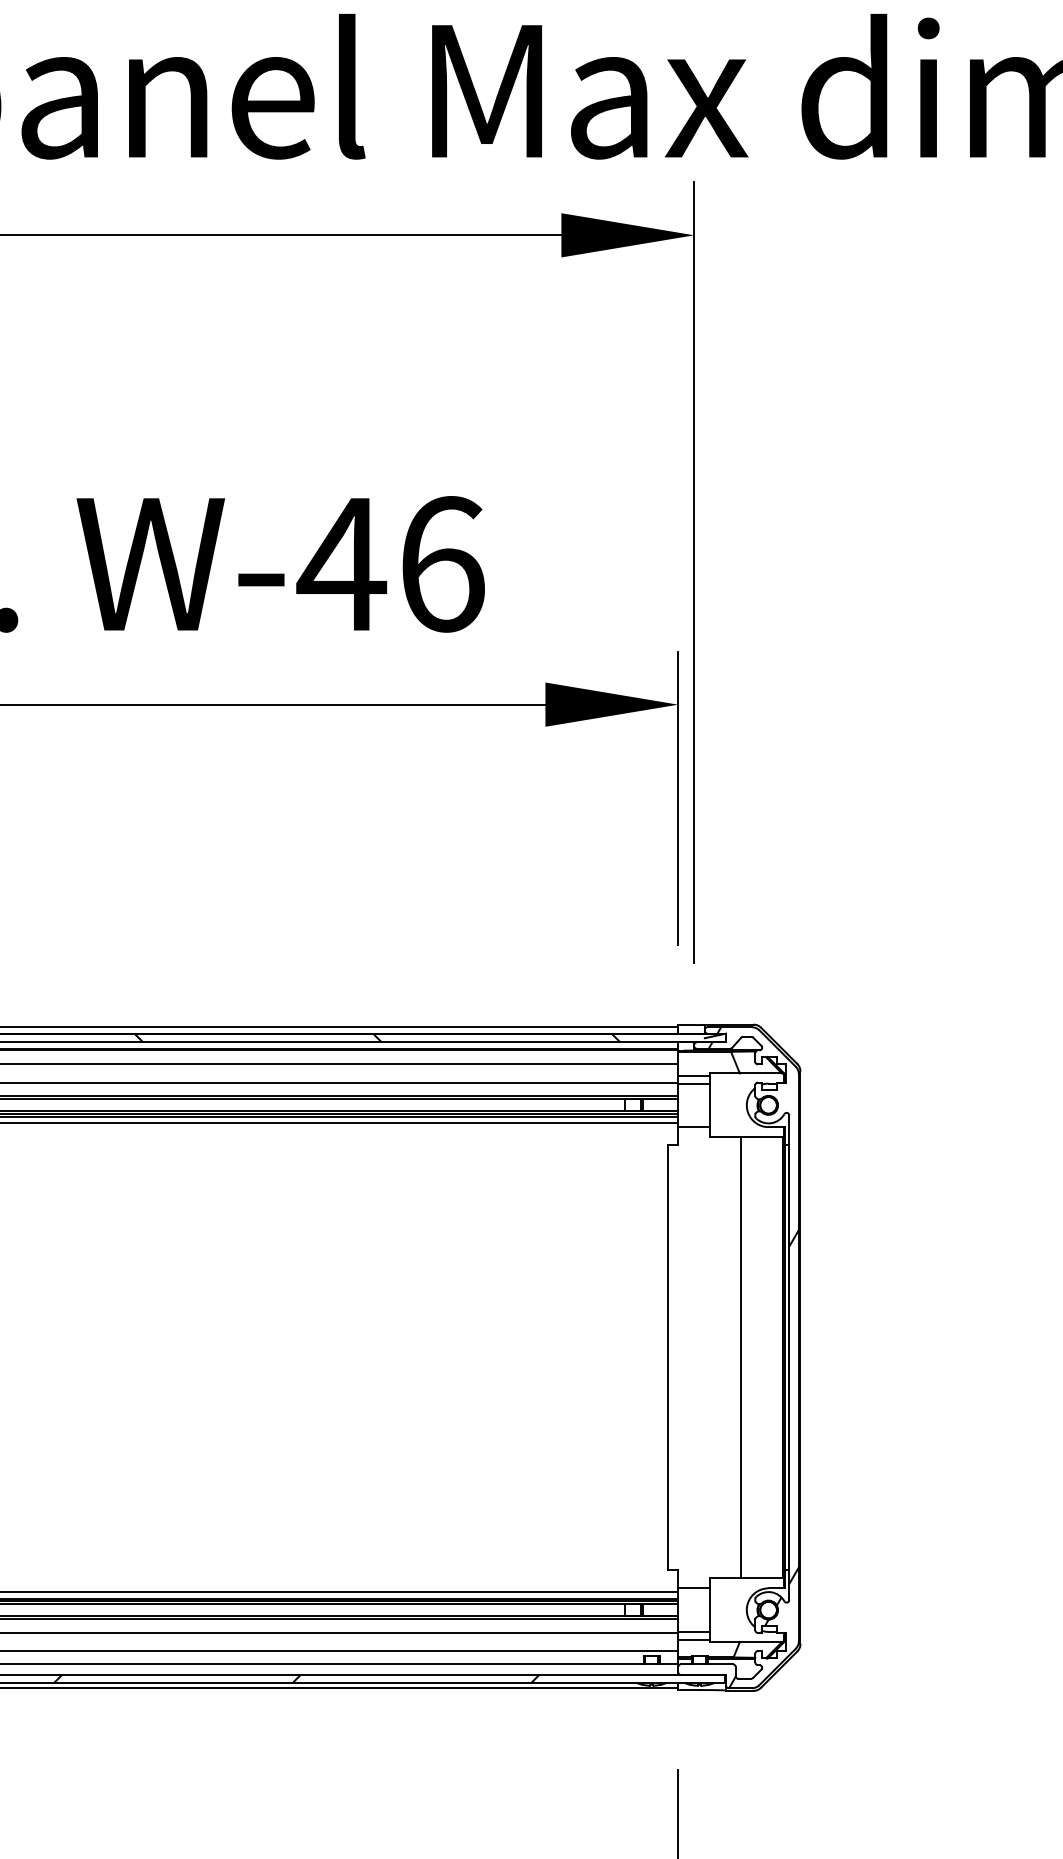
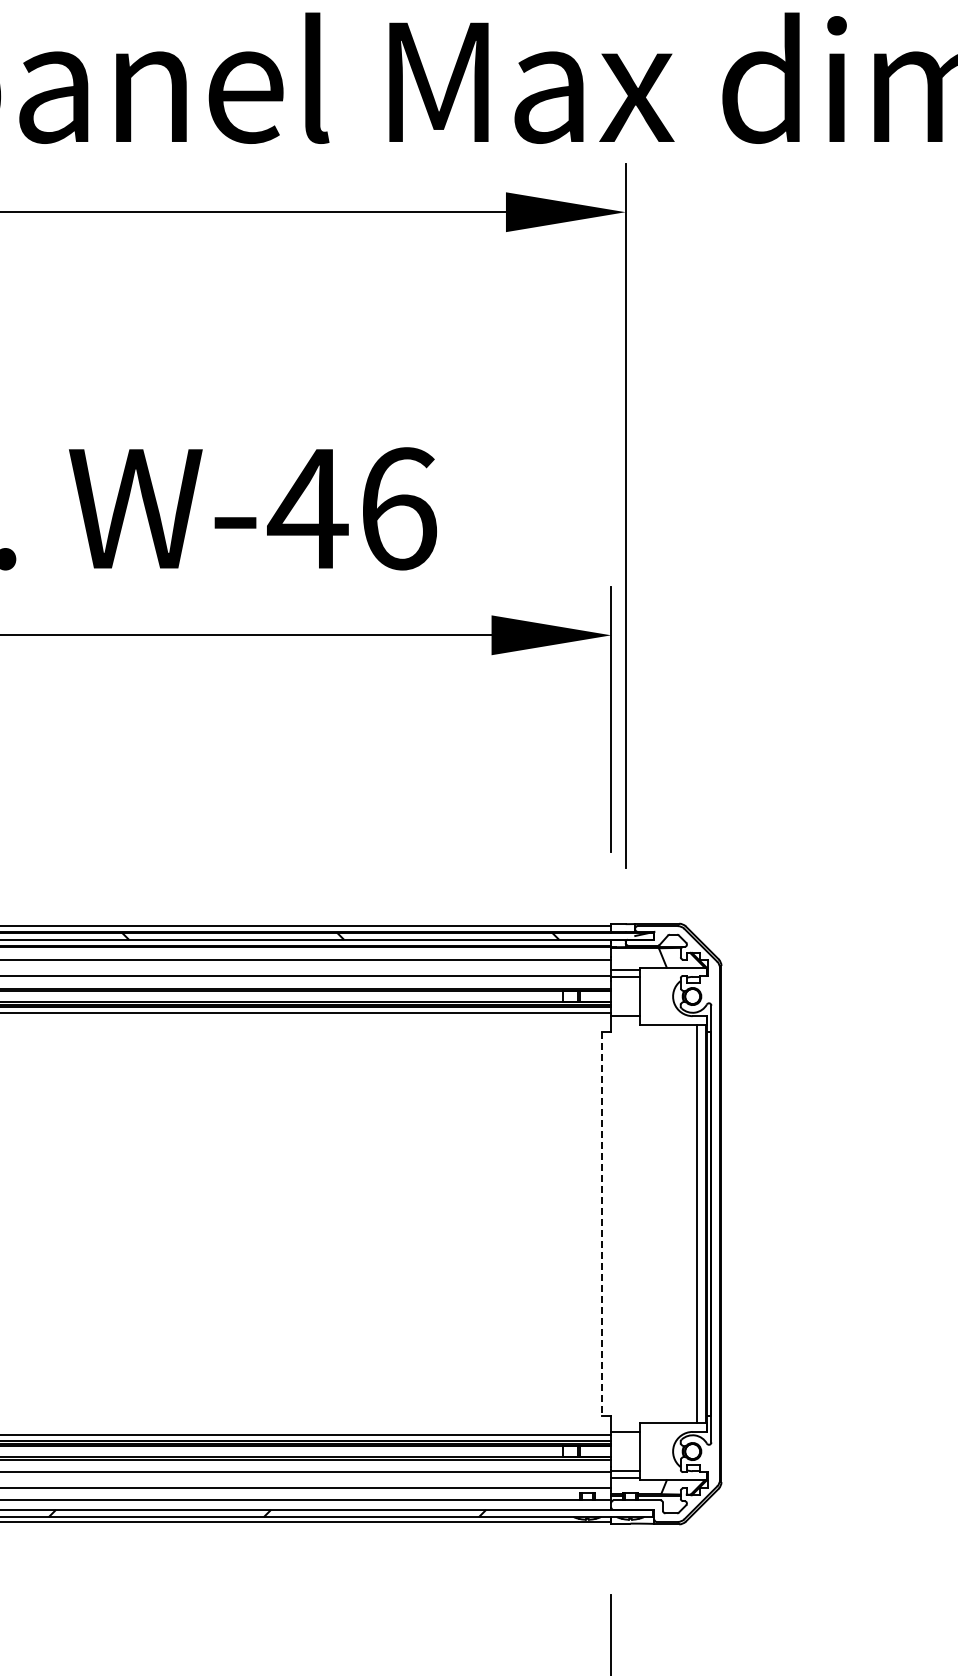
line: (740, 1357) -> (696, 1223), moved
hatch: (753, 1357) -> (679, 1223), removed
line: (667, 1358) -> (601, 1224), solid -> dashed

